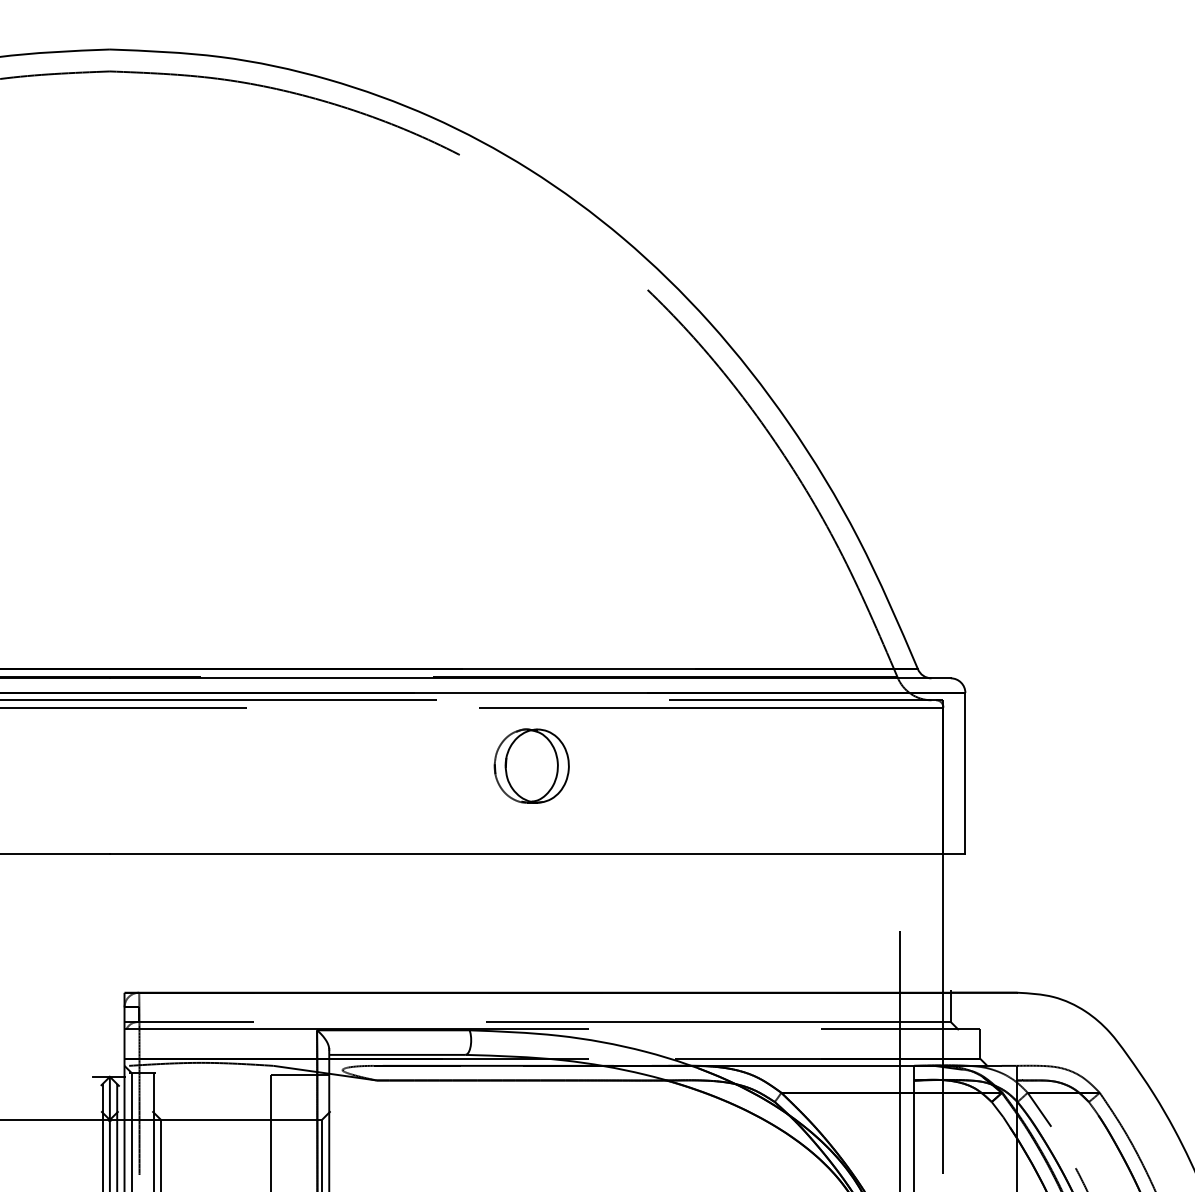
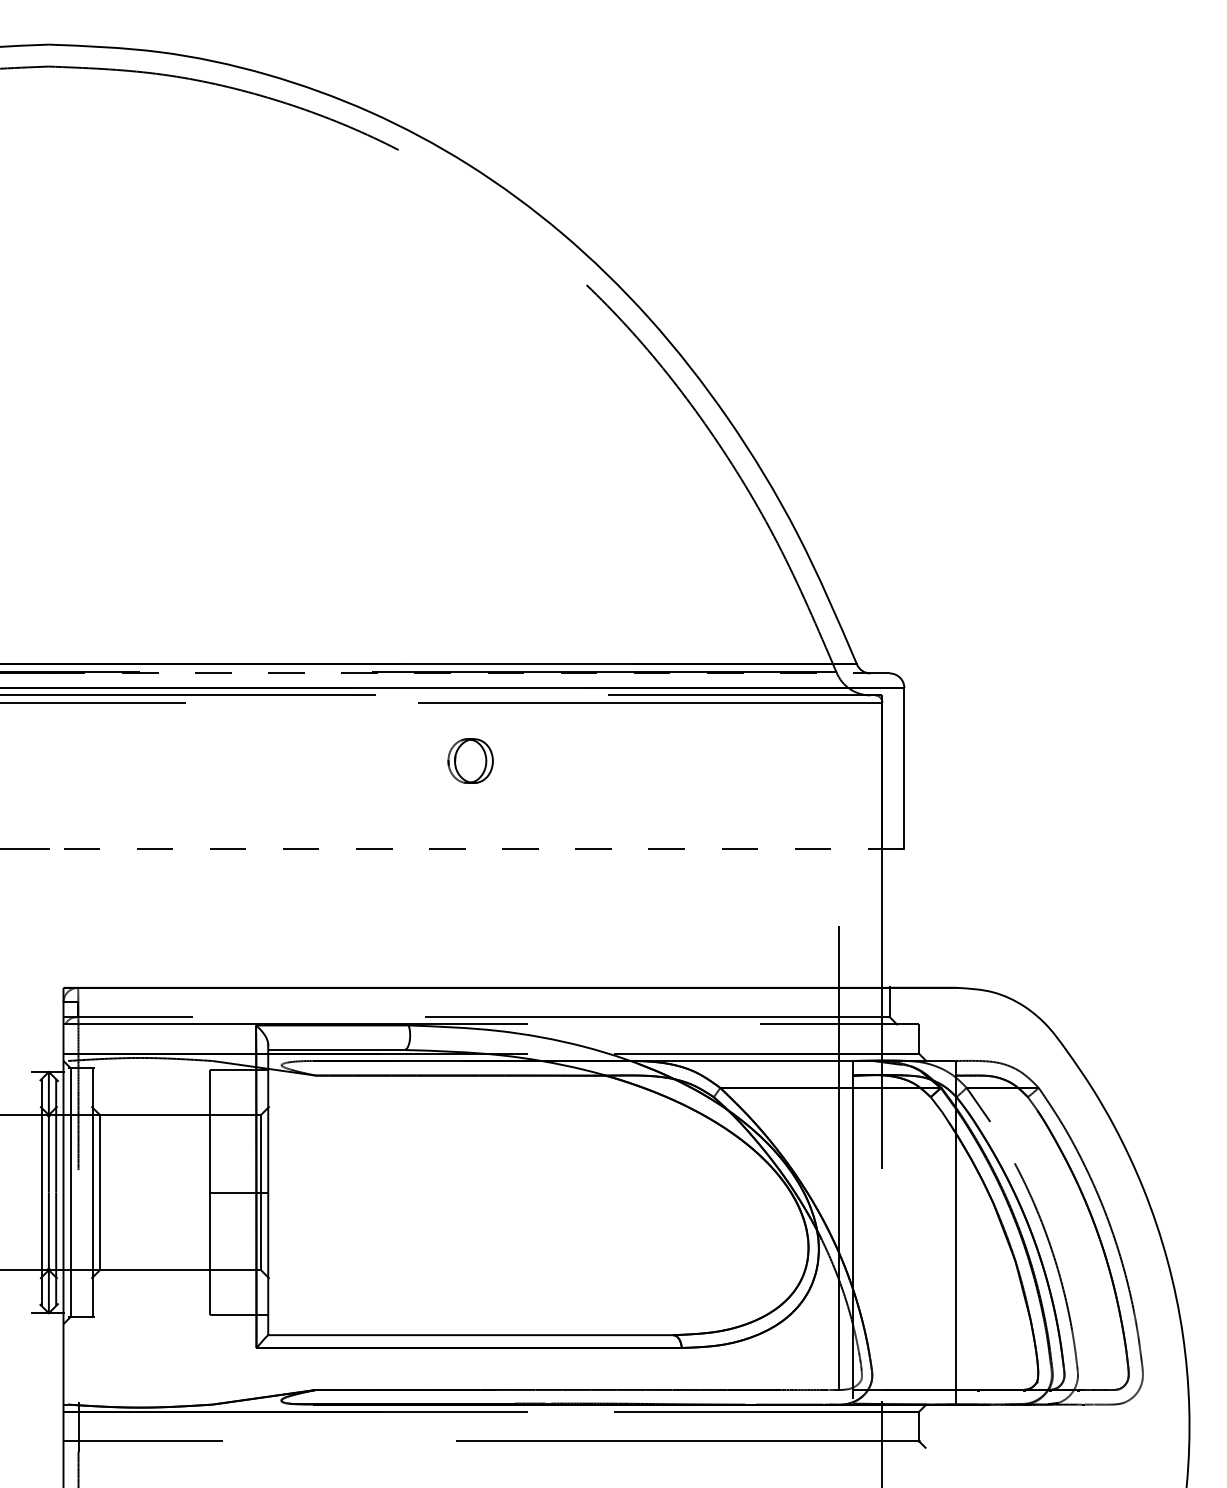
line: (529, 678) -> (468, 673), solid -> dashed
part: (531, 765) -> (470, 760), size x0.6
line: (537, 853) -> (476, 848), solid -> dashed

